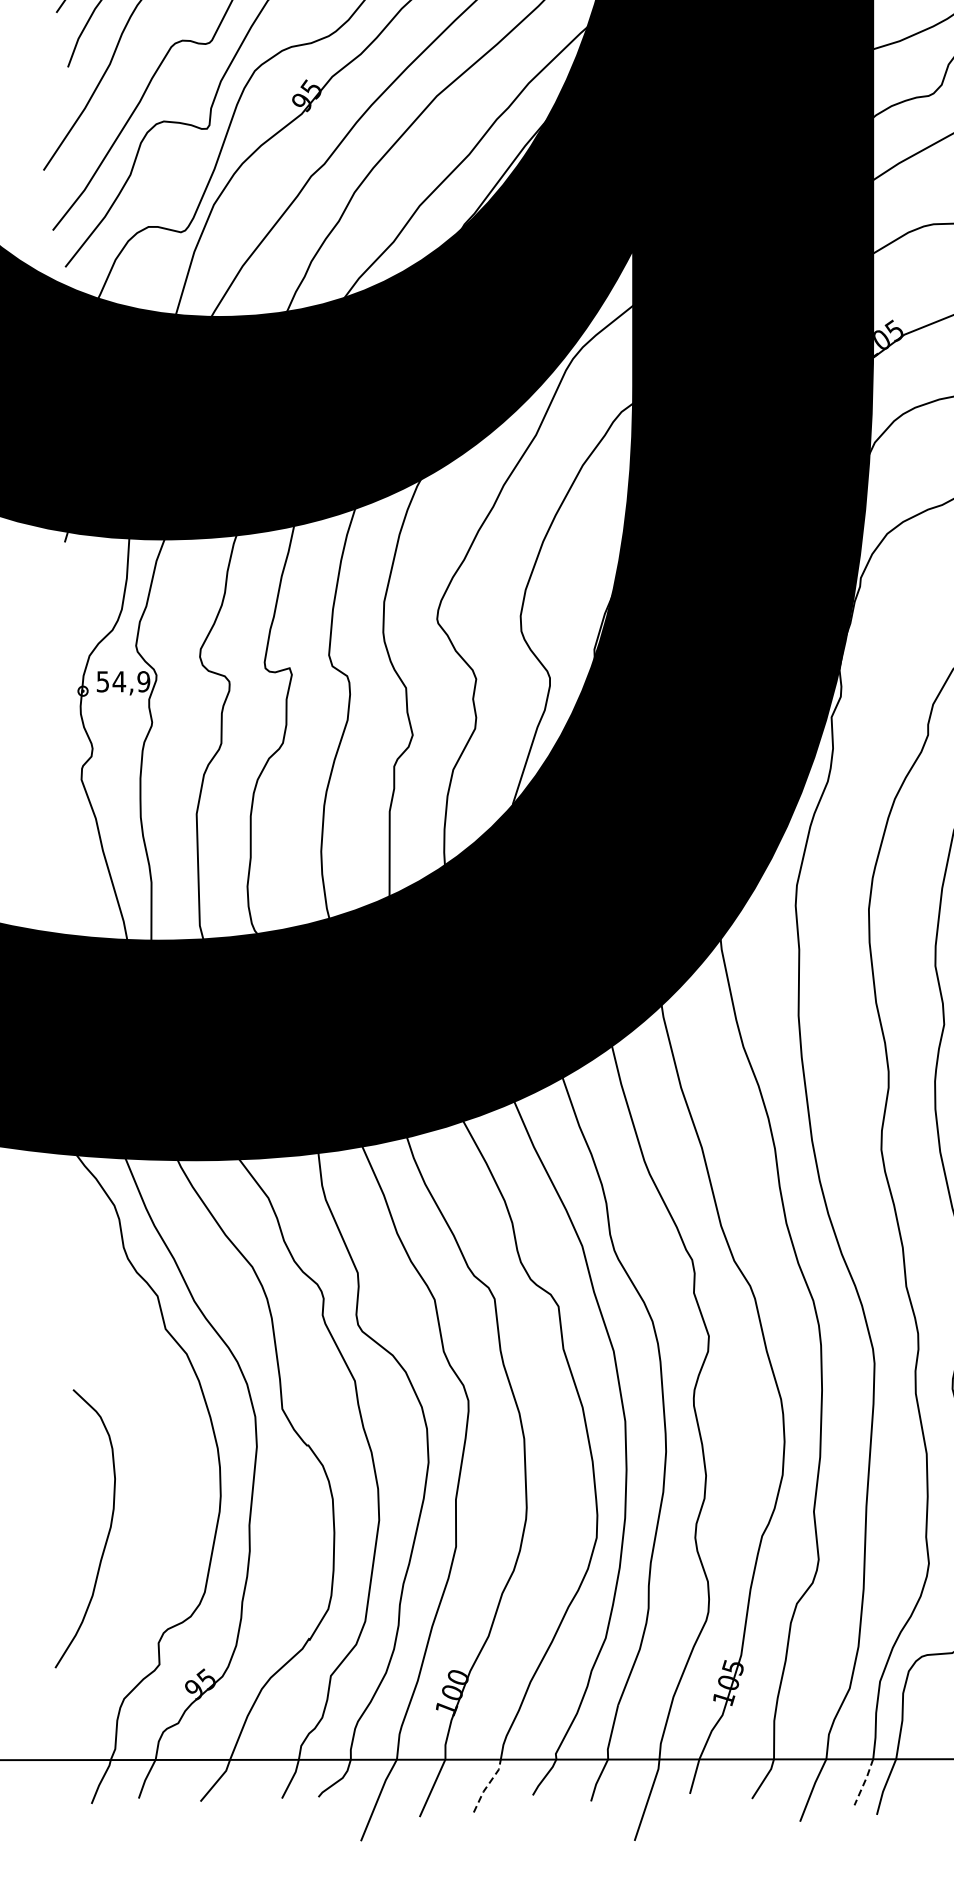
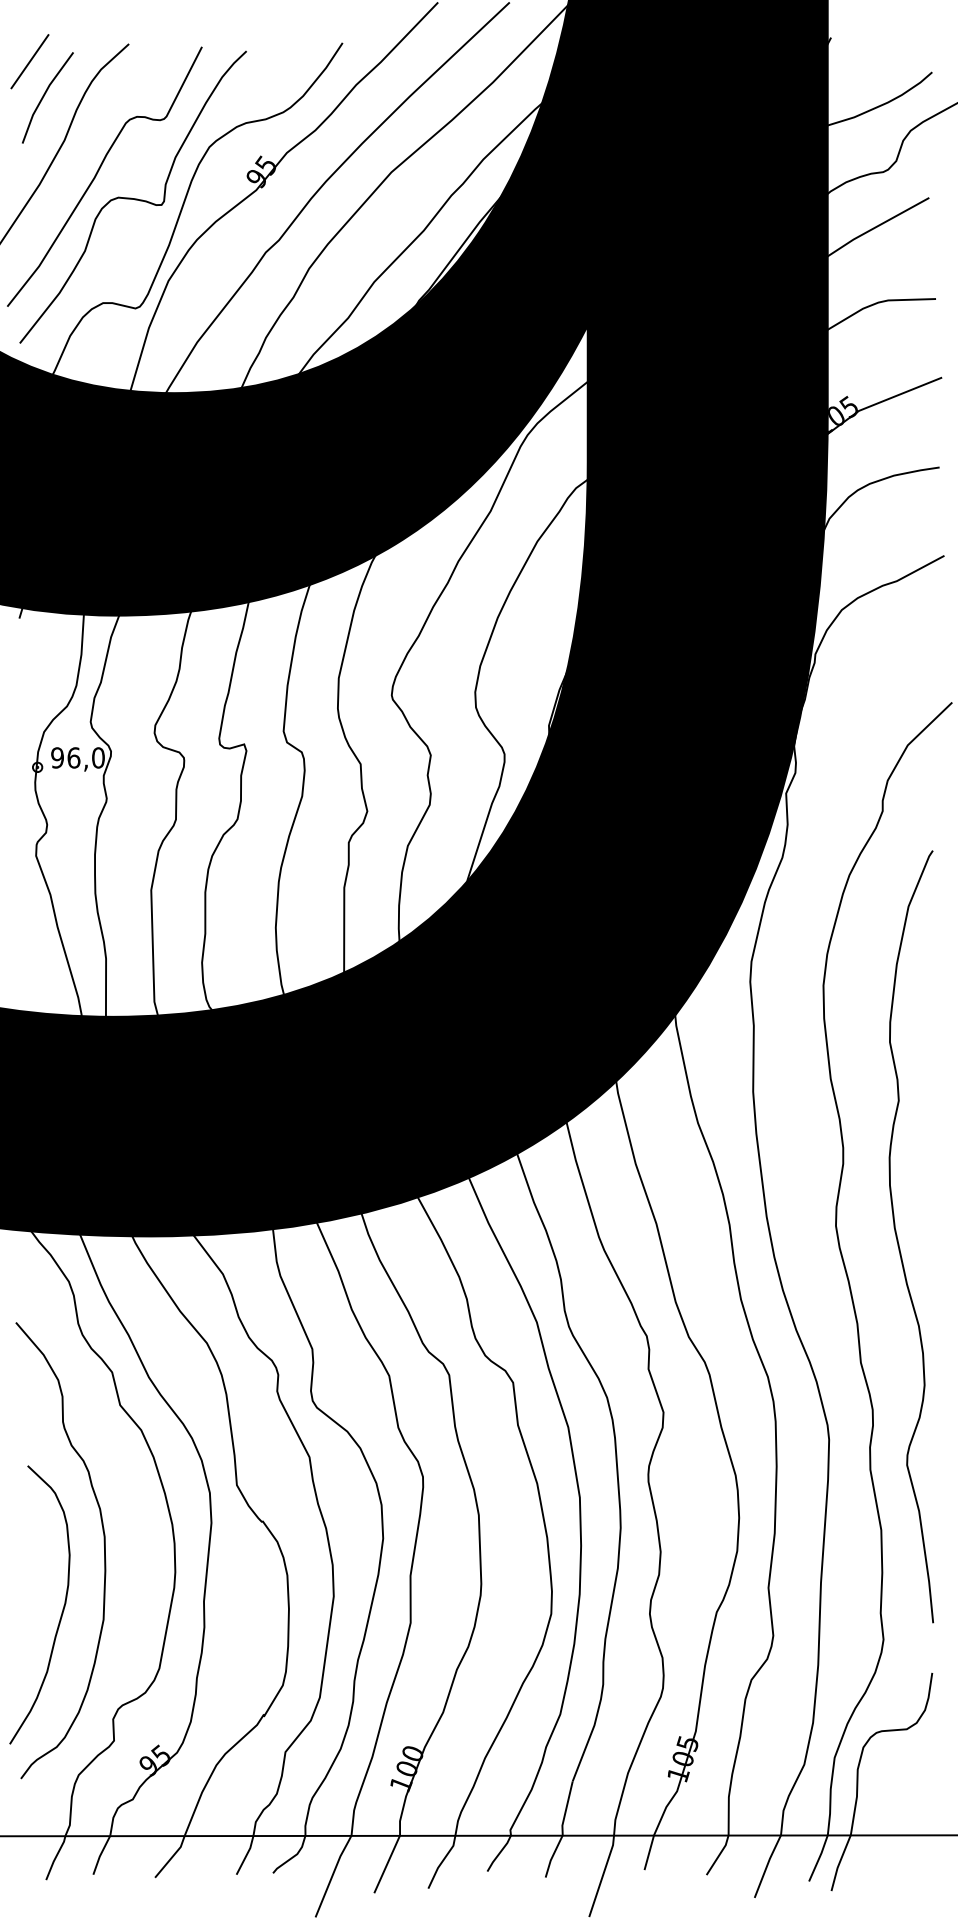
text: (122, 681) -> (77, 757), 54,9 -> 96,0
curve: (148, 1467) -> (103, 1543), added
line: (864, 1782) -> (819, 1858), dashed -> solid
line: (487, 1785) -> (442, 1861), dashed -> solid

